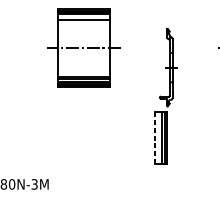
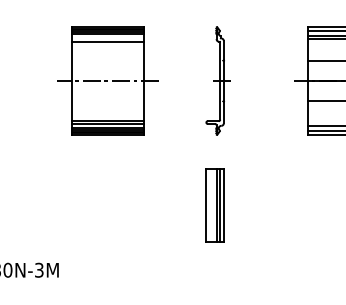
part: (167, 67) -> (217, 80), moved
line: (154, 138) -> (206, 206), dashed -> solid

